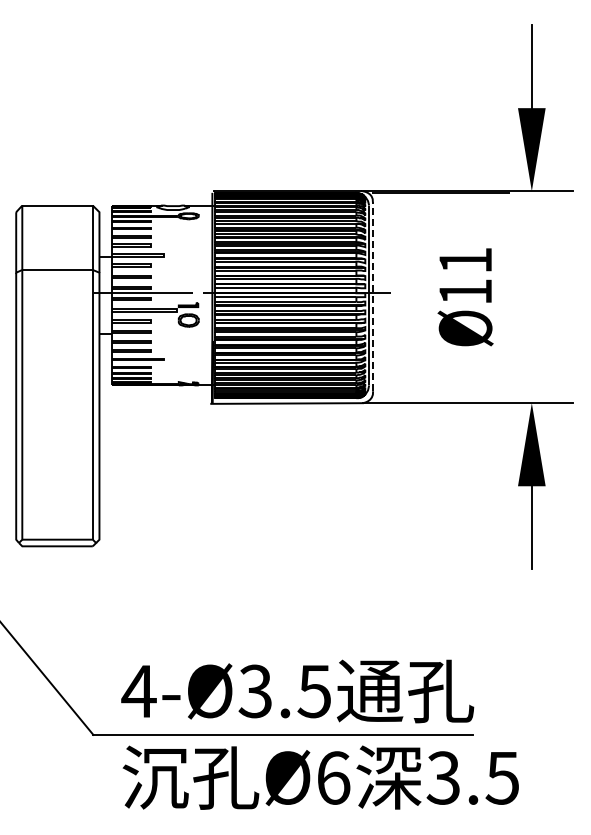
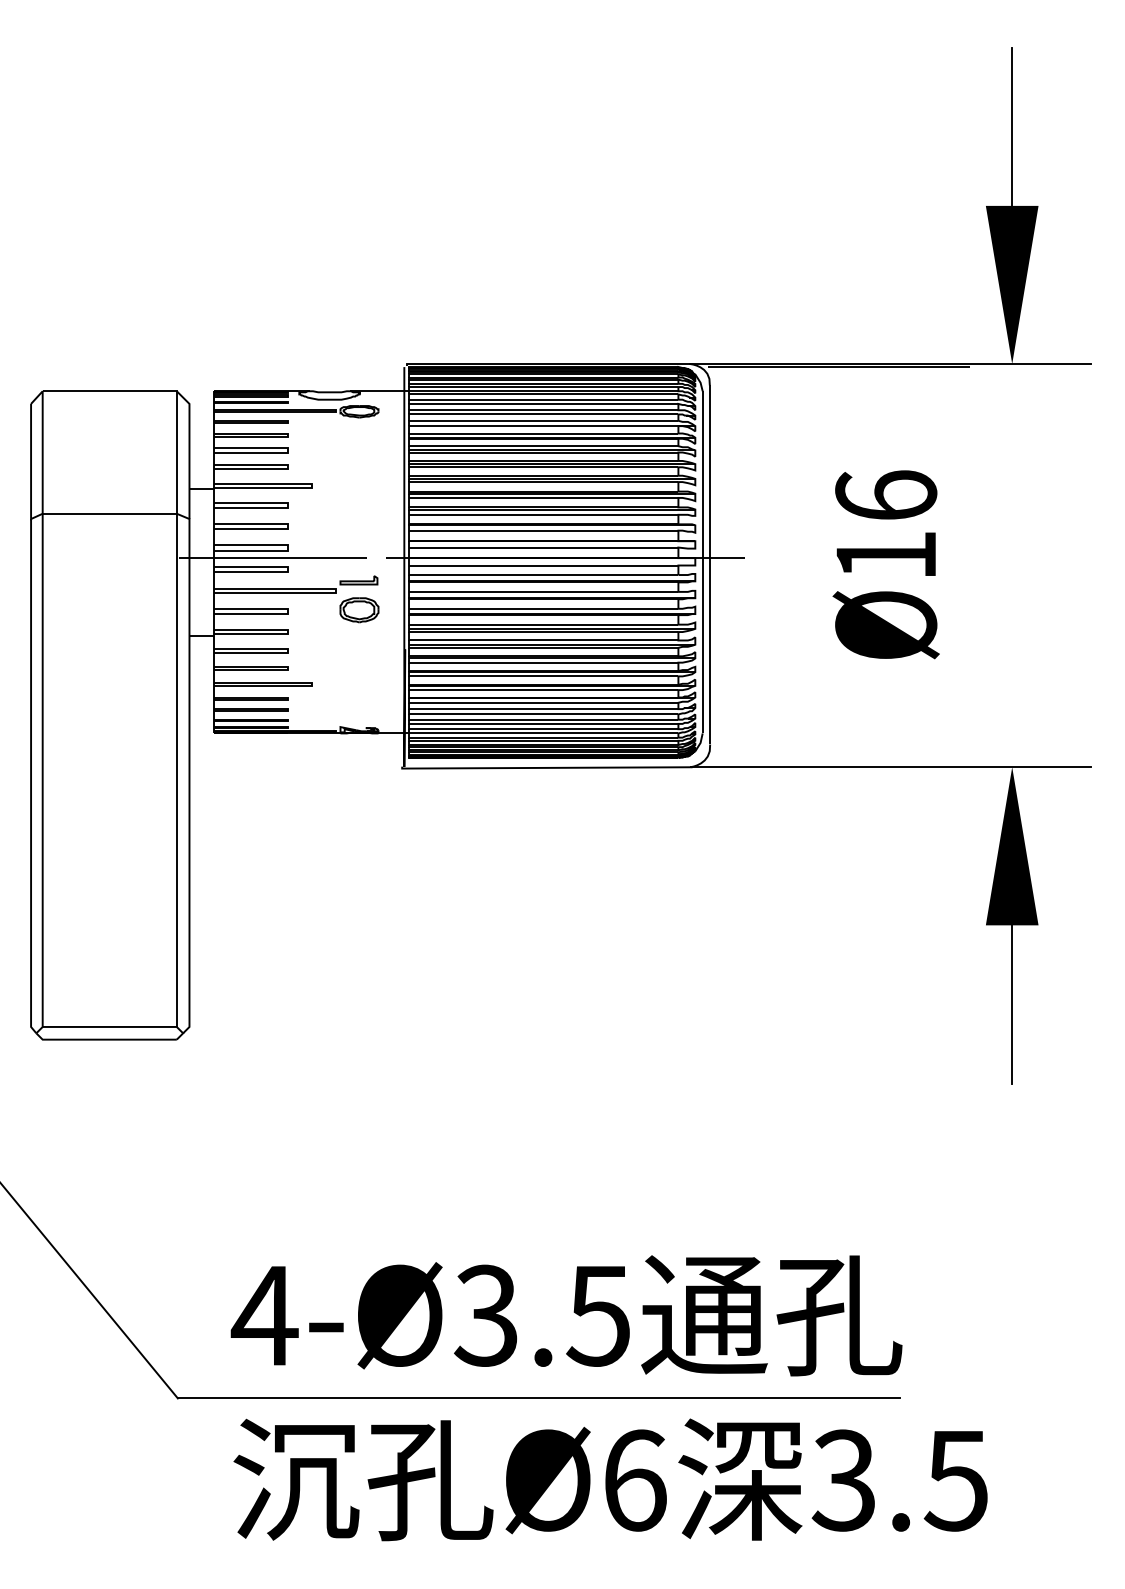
text: (465, 259) -> (885, 493), Ø11 -> Ø16
line: (373, 296) -> (710, 564), dashed -> solid

